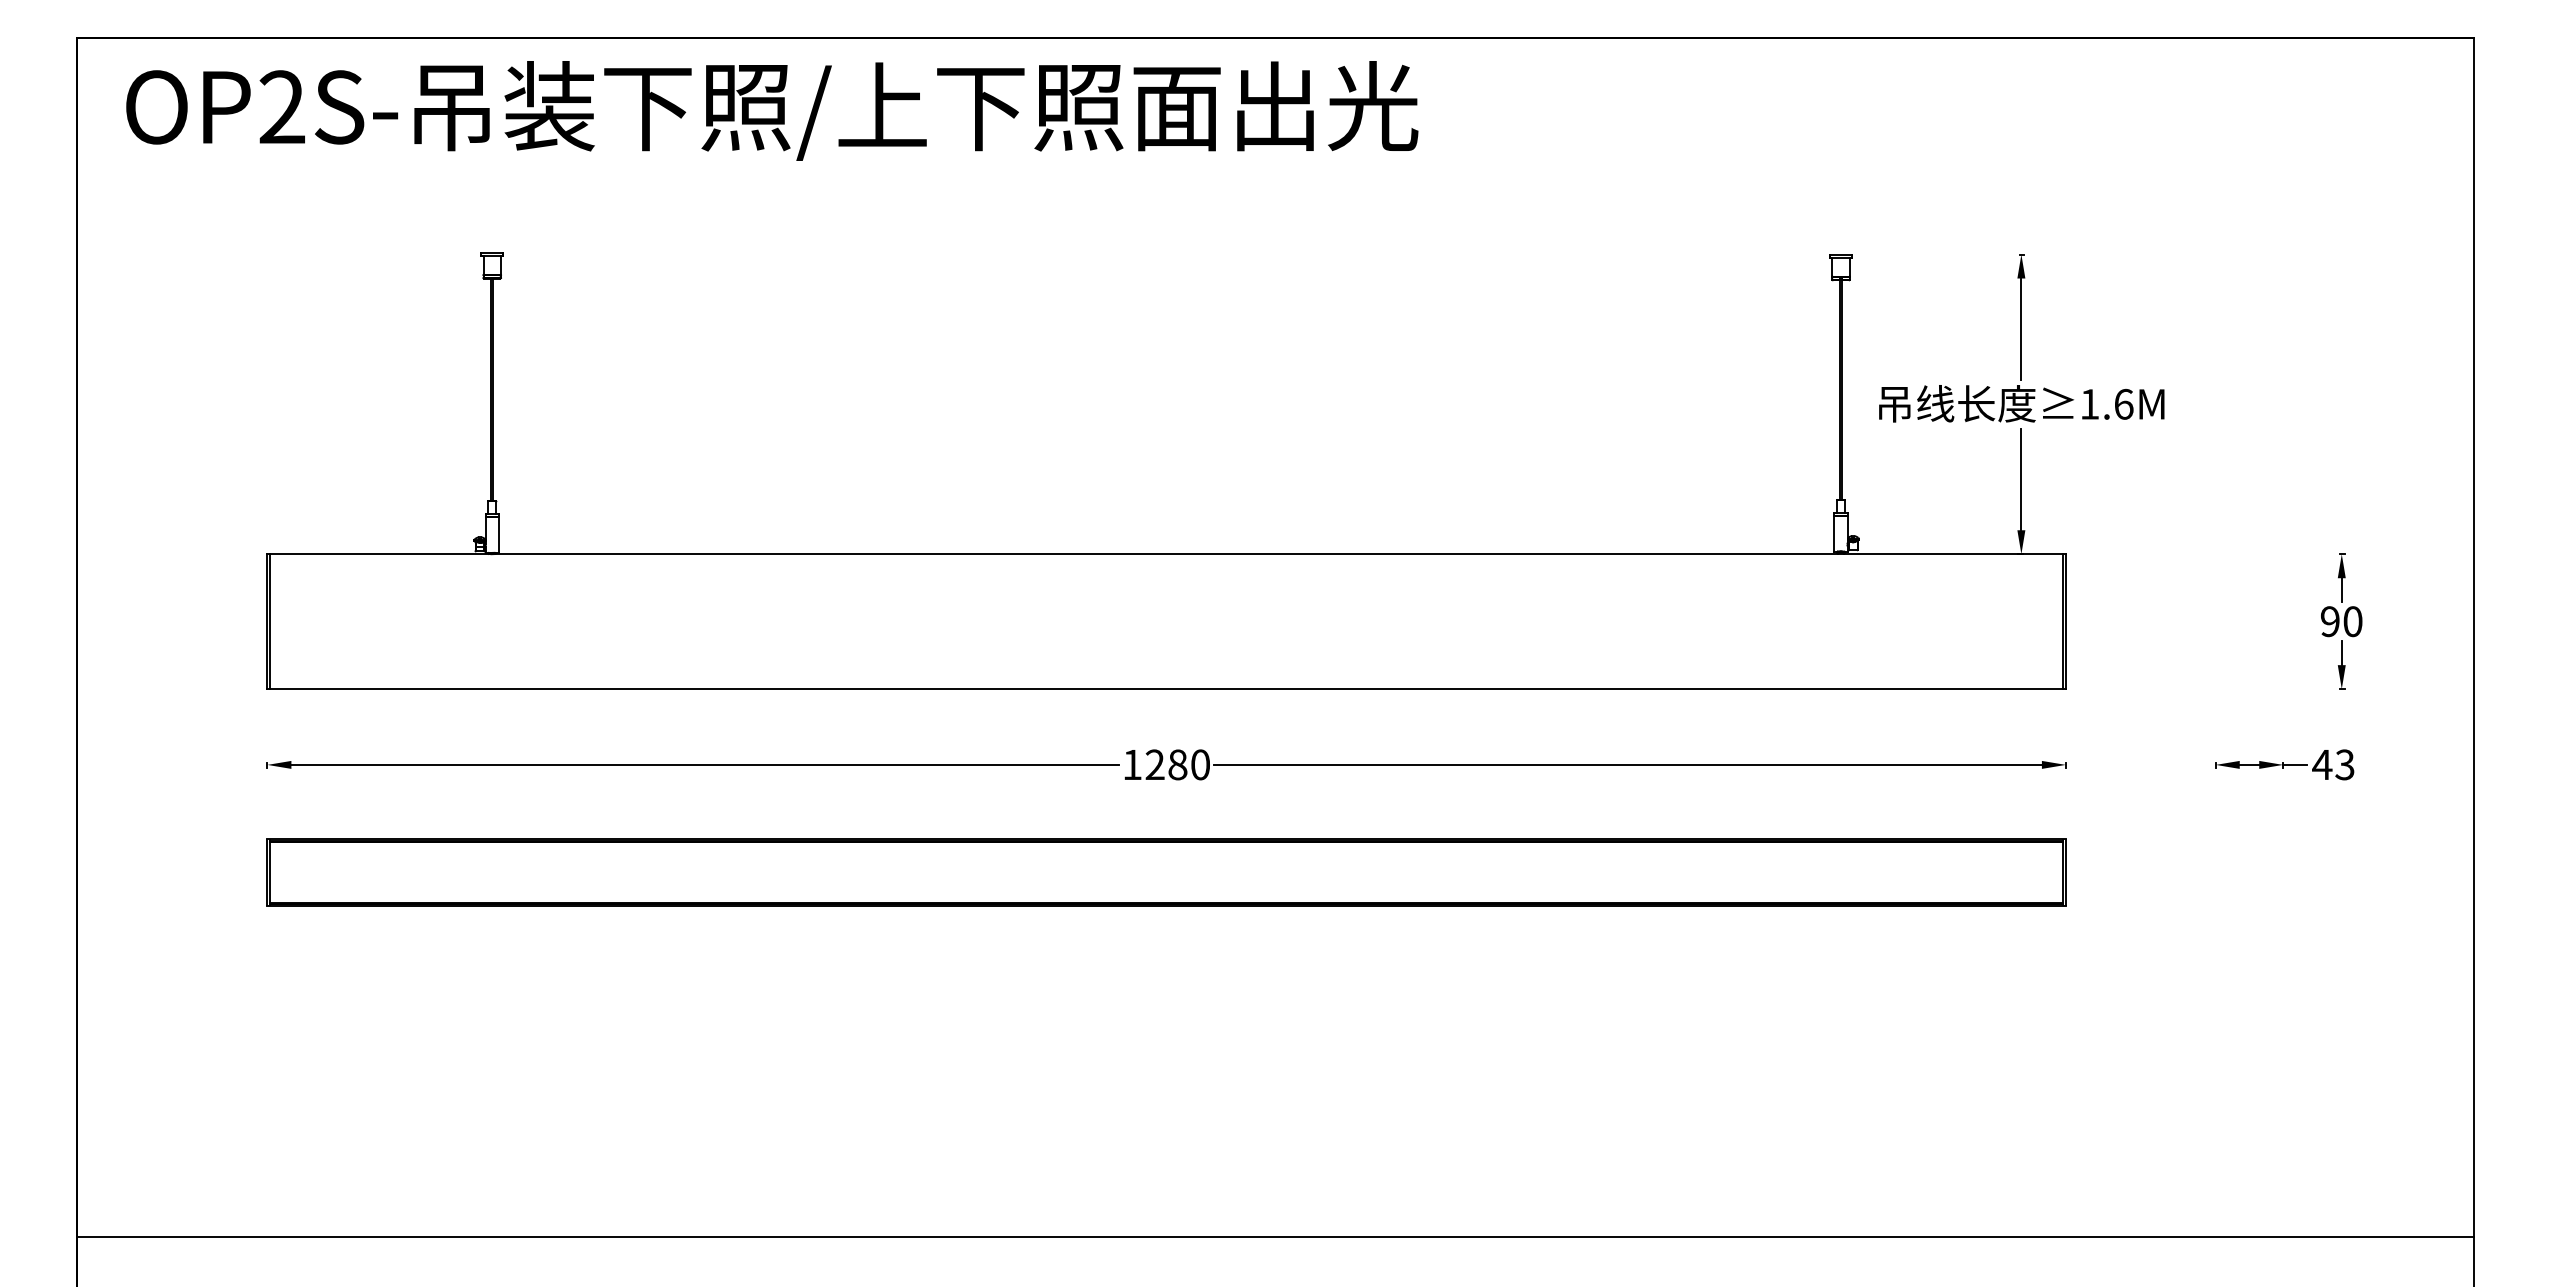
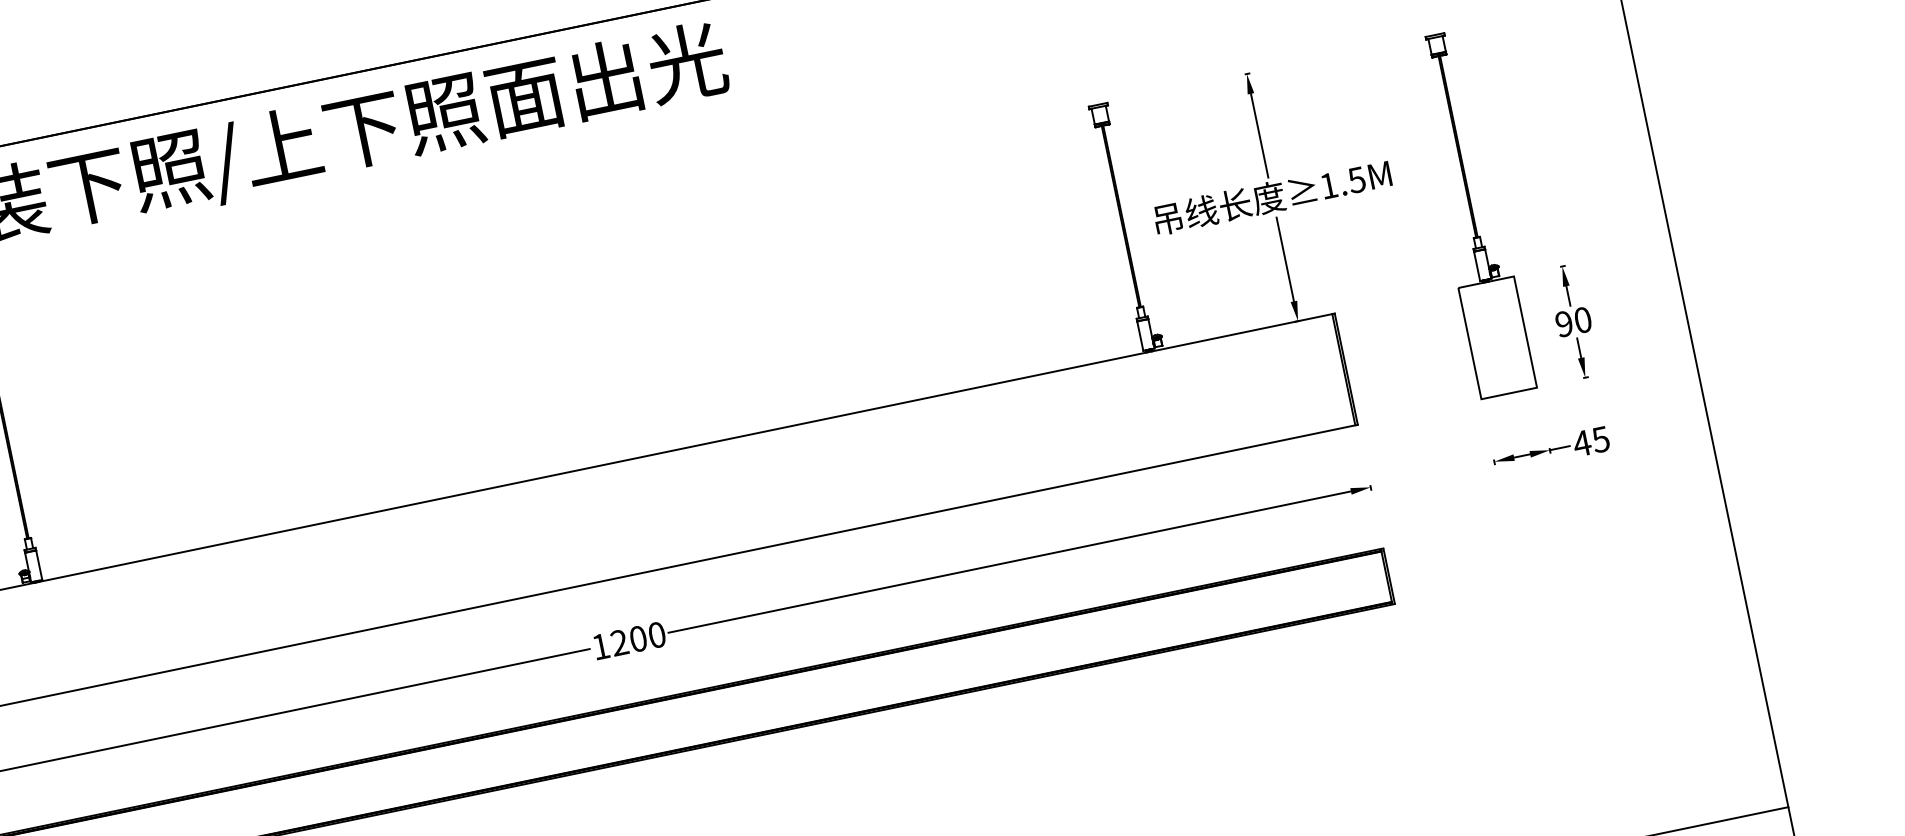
text: (2123, 403) -> (1356, 179), 1.6M -> 1.5M
part: (2249, 471) -> (1472, 213), added
text: (1177, 764) -> (638, 638), 1280 -> 1200
text: (2344, 764) -> (1600, 439), 43 -> 45

